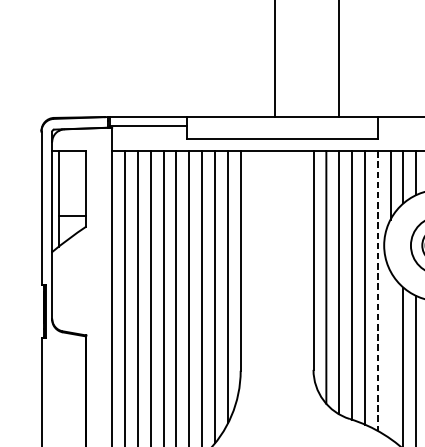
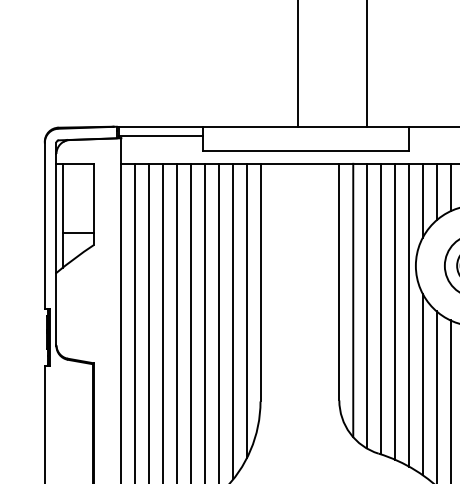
line: (377, 291) -> (408, 315), dashed -> solid
line: (390, 355) -> (422, 384), added

